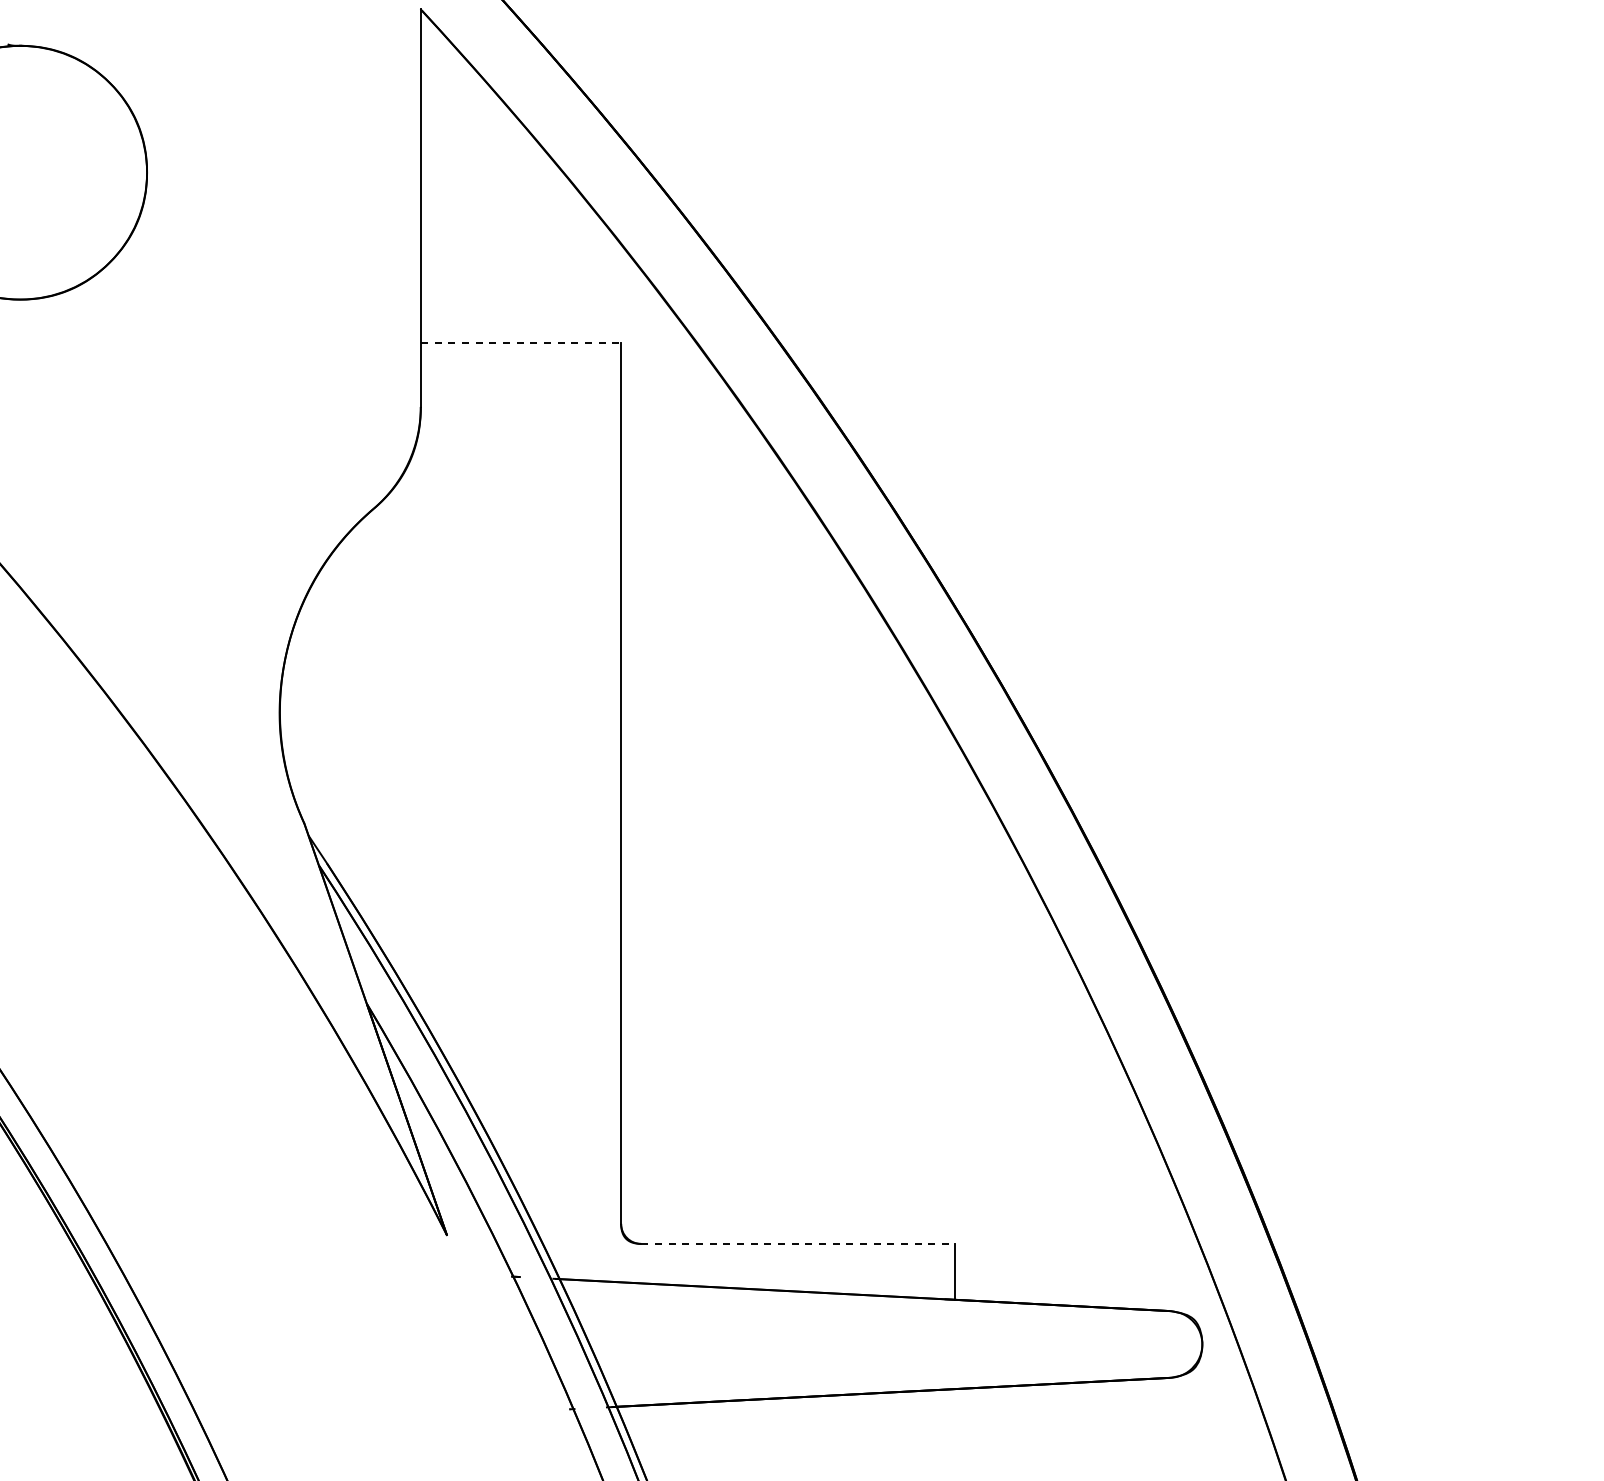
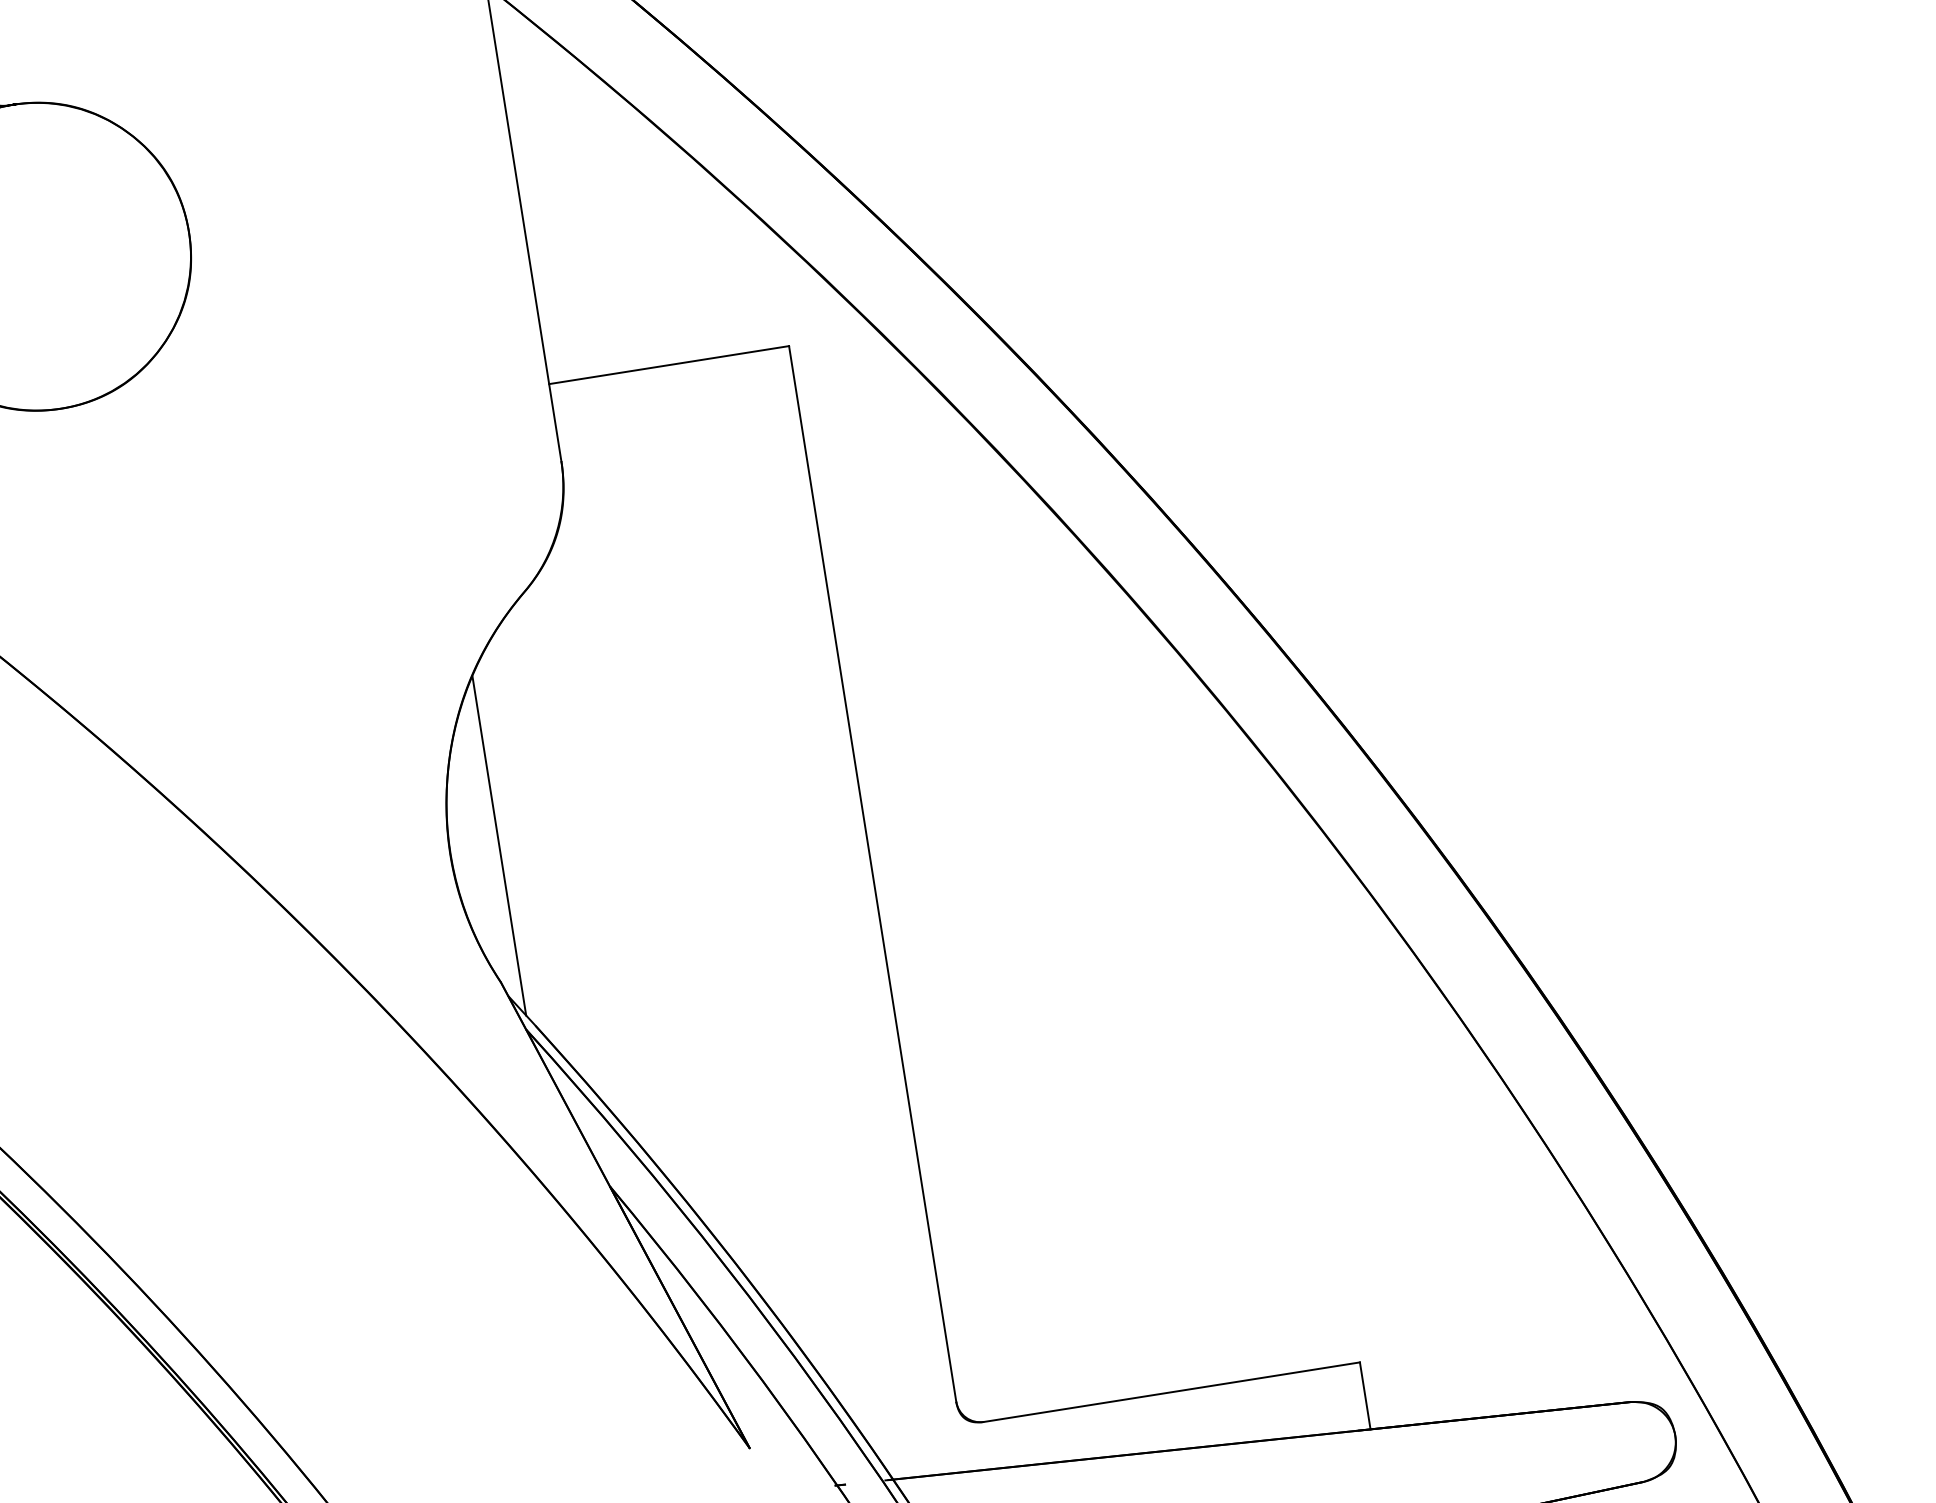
line: (521, 342) -> (669, 364), dashed -> solid
line: (320, 711) -> (498, 845), added
line: (798, 1243) -> (1172, 1391), dashed -> solid

